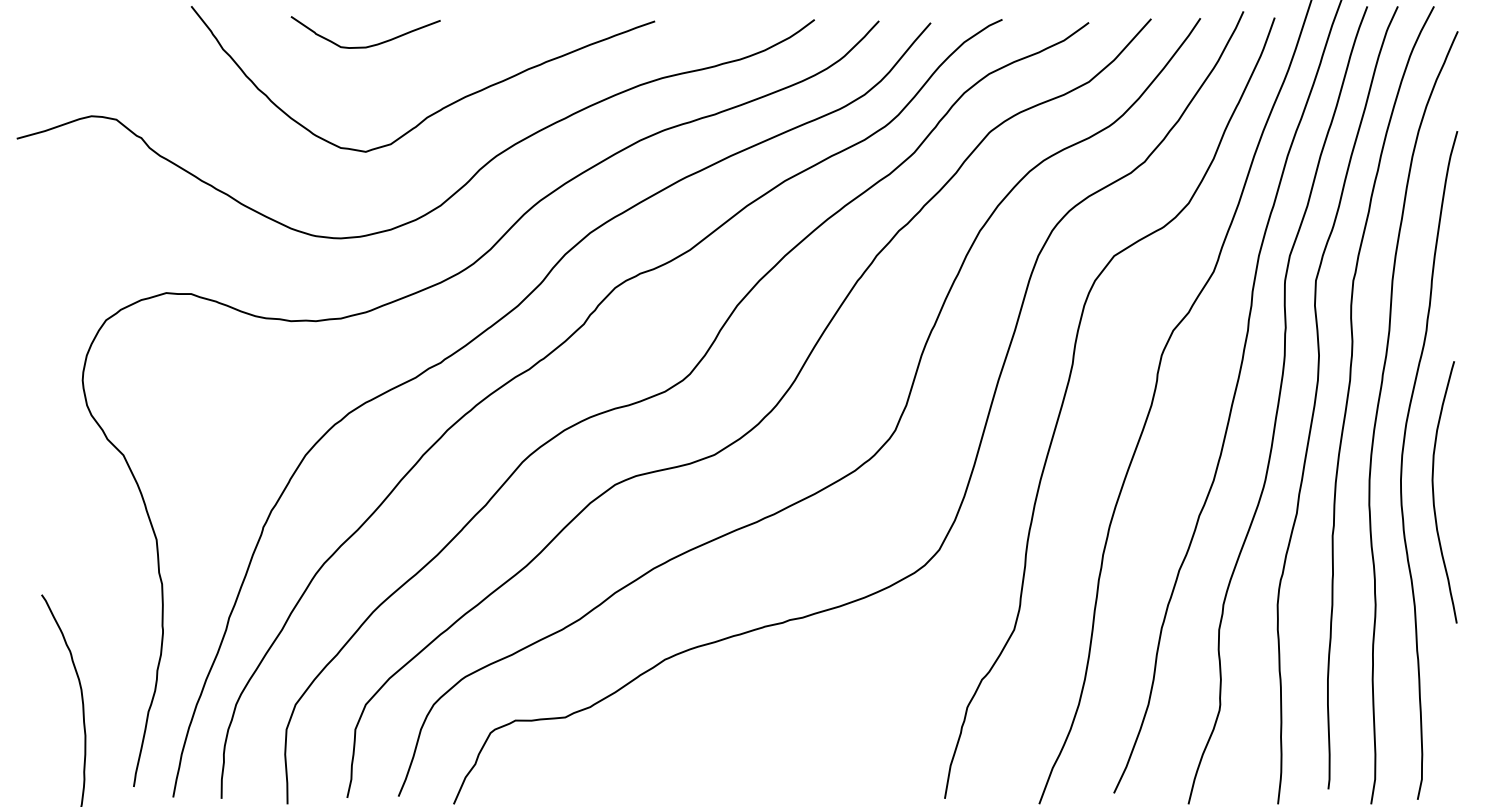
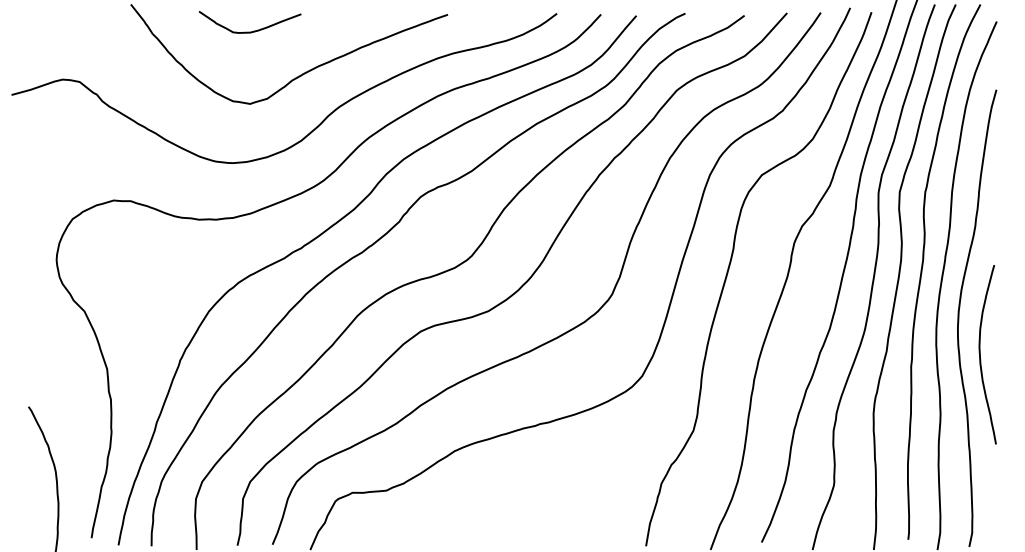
curve: (1434, 491) -> (980, 354), moved

